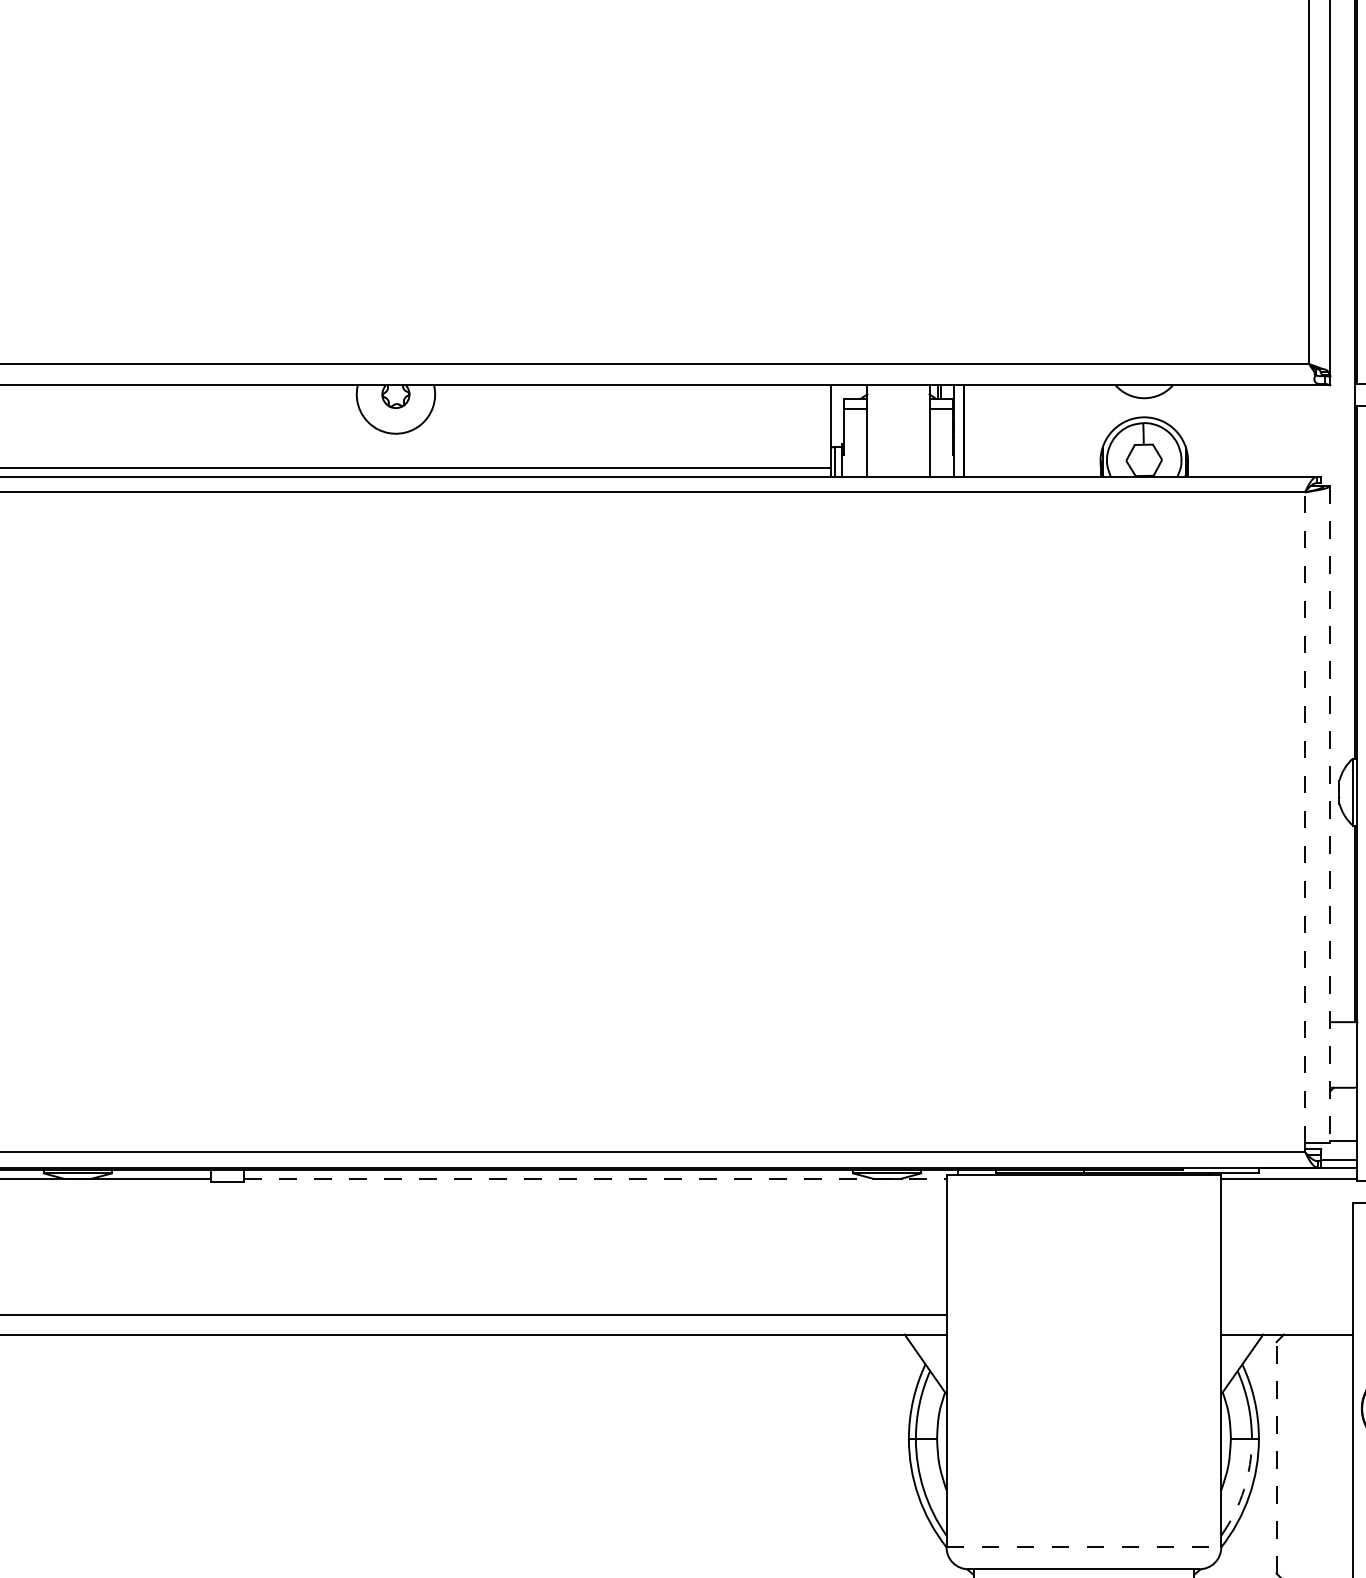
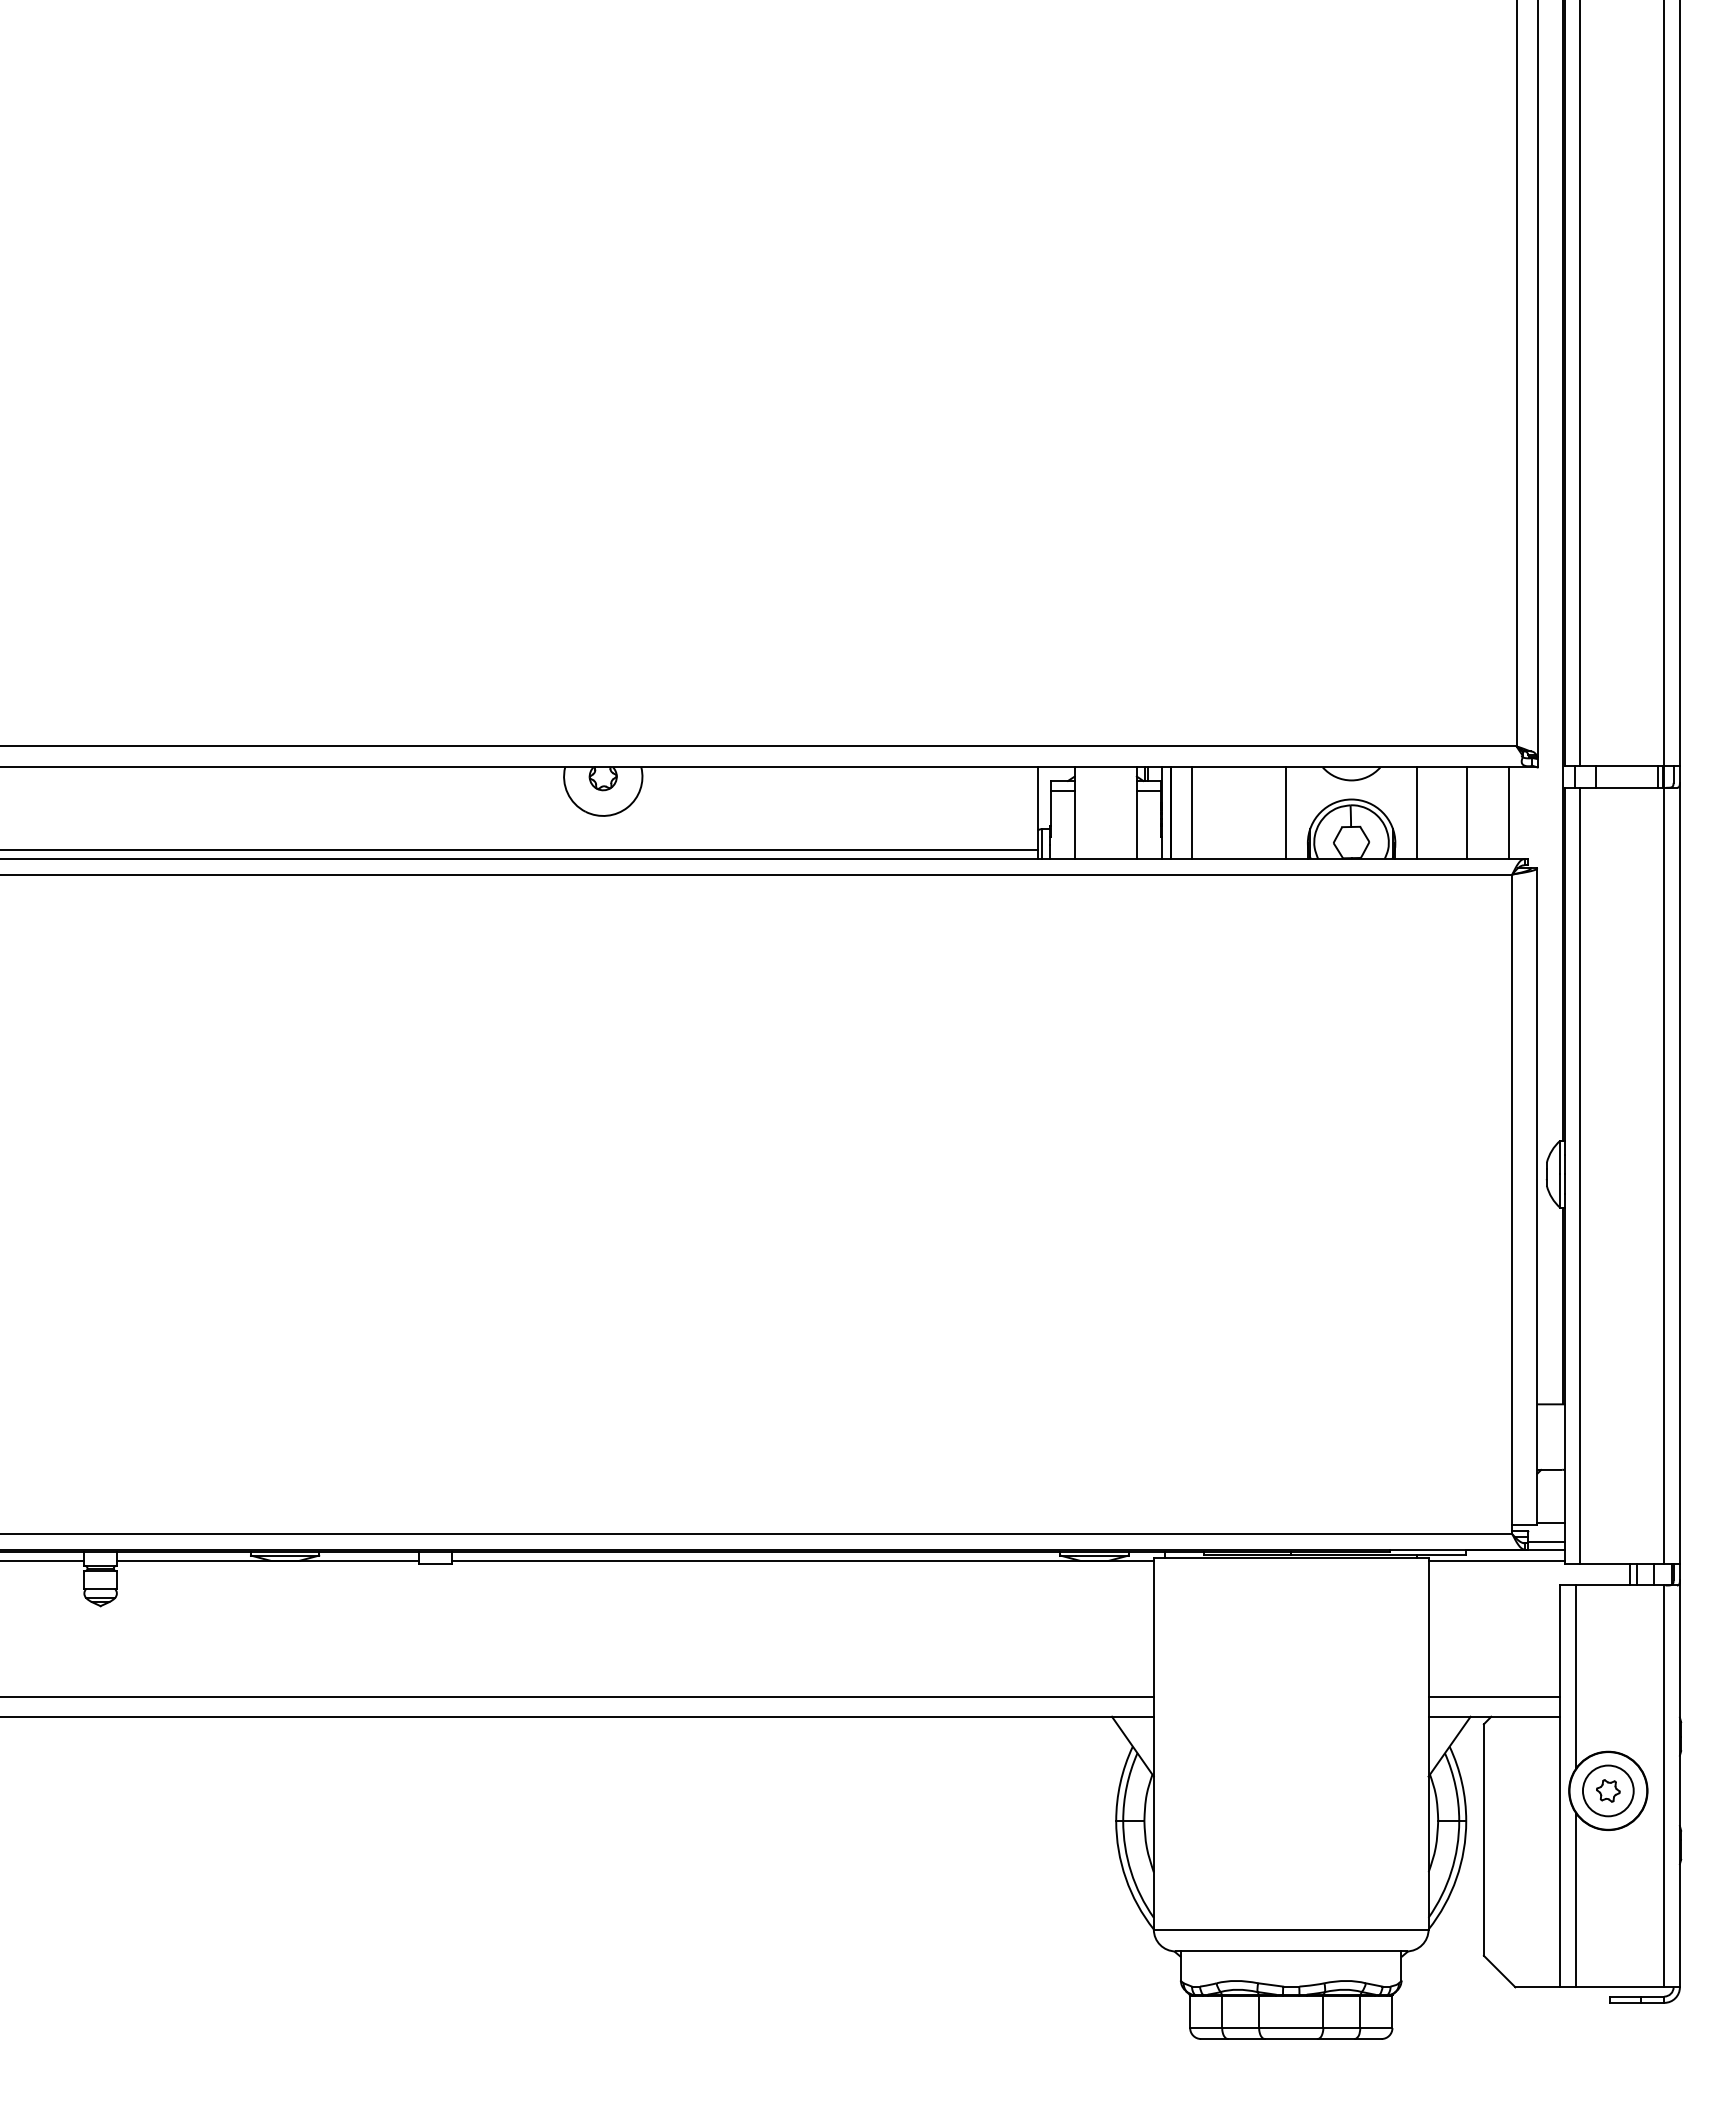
line: (985, 431) -> (1192, 813), added
line: (1078, 431) -> (1285, 813), added
line: (1210, 431) -> (1417, 813), added
line: (1260, 431) -> (1467, 813), added
line: (1301, 431) -> (1508, 813), added
line: (1330, 815) -> (1537, 1197), dashed -> solid
line: (1305, 817) -> (1512, 1199), dashed -> solid
line: (596, 1179) -> (803, 1561), dashed -> solid
line: (1287, 1315) -> (1494, 1697), added
line: (1276, 1458) -> (1483, 1840), dashed -> solid
arc: (1244, 1489) -> (1451, 1871), dashed -> solid
line: (1084, 1547) -> (1291, 1929), dashed -> solid

